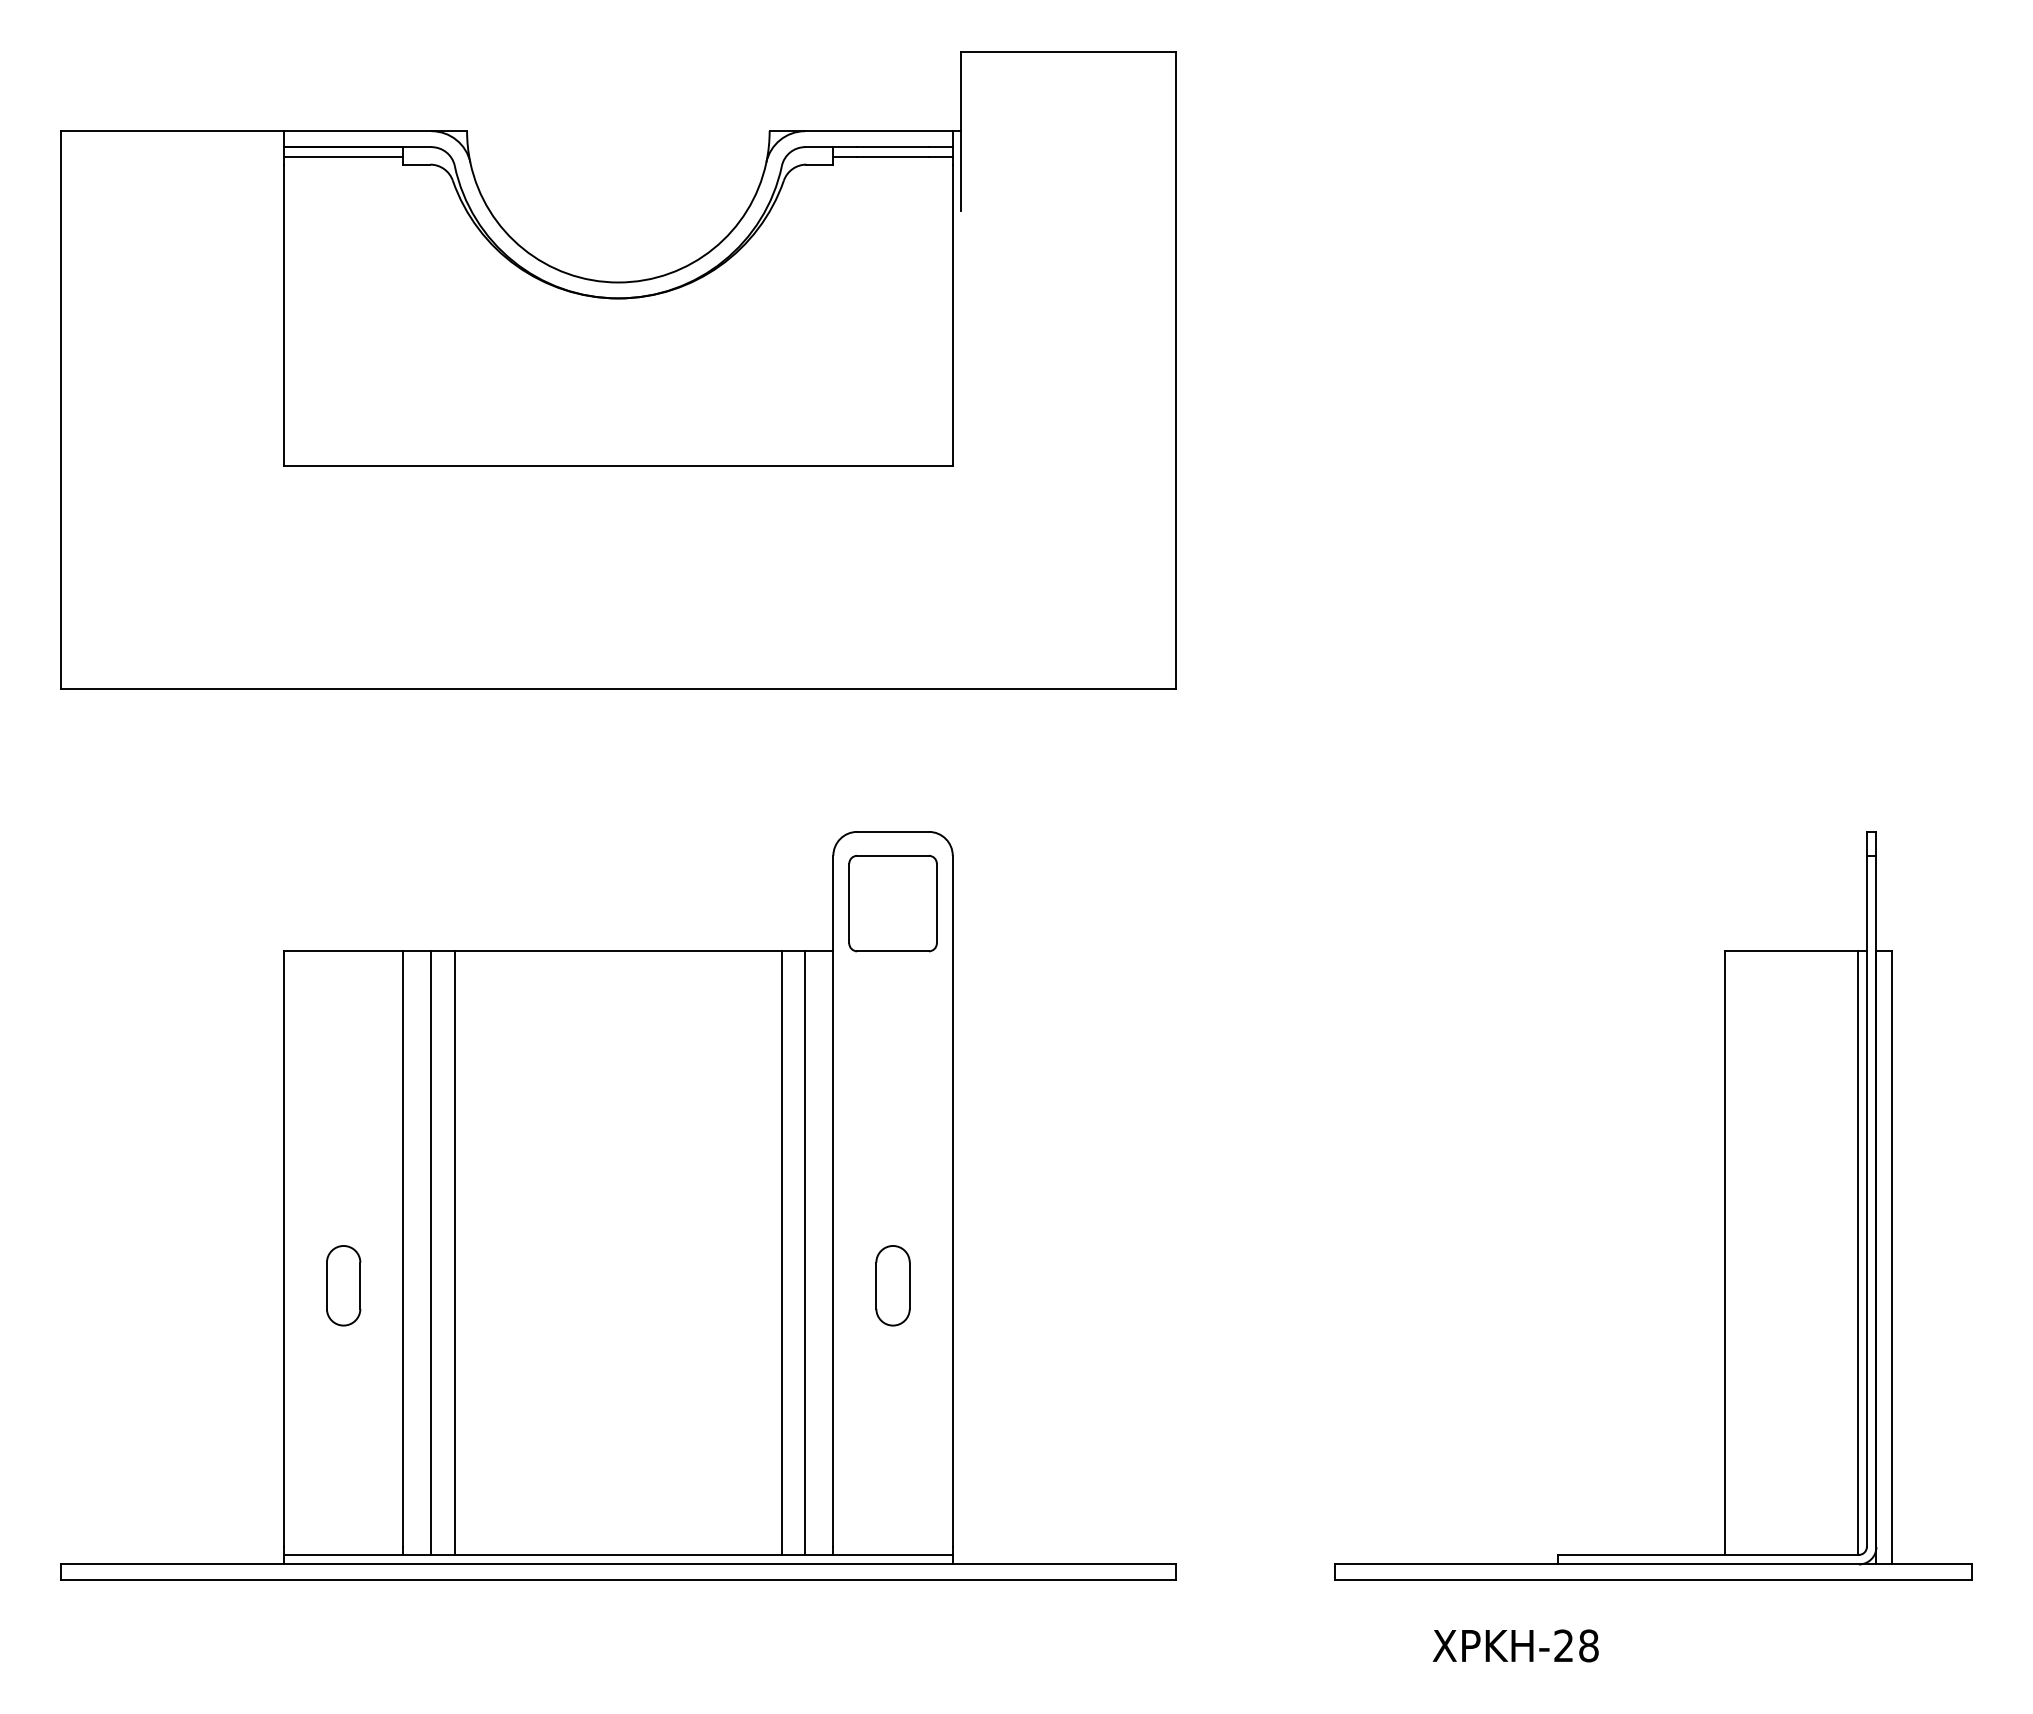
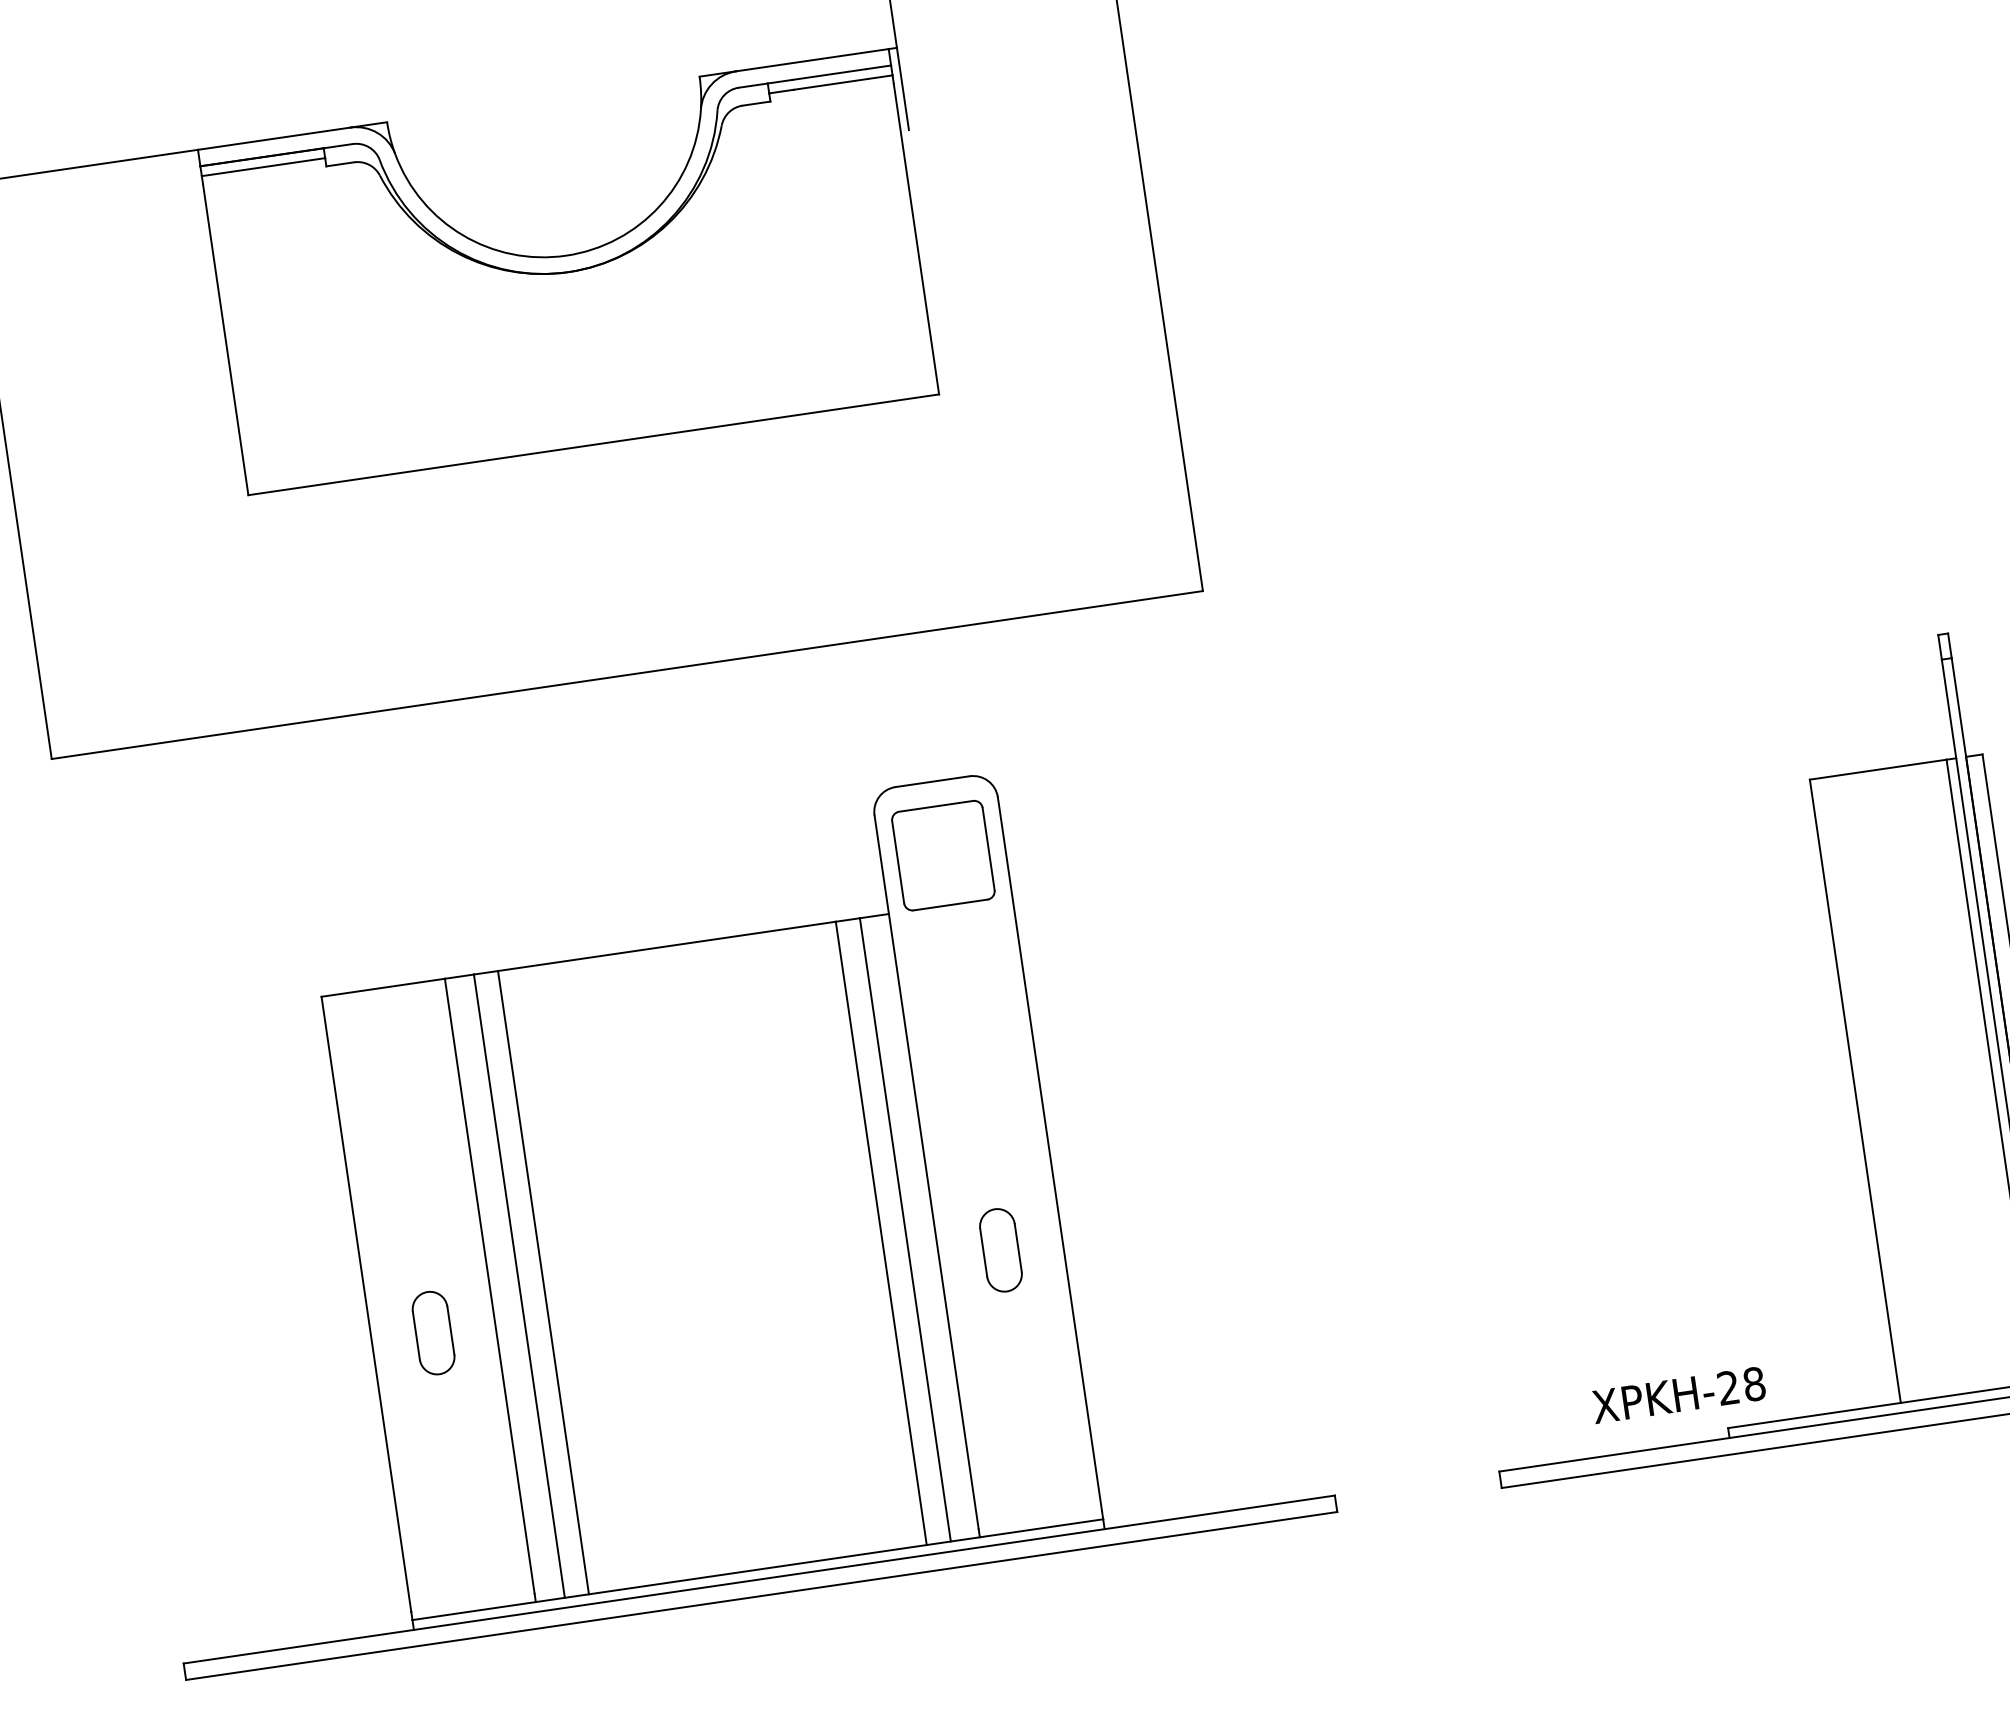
text: (1515, 1645) -> (1678, 1394), moved

